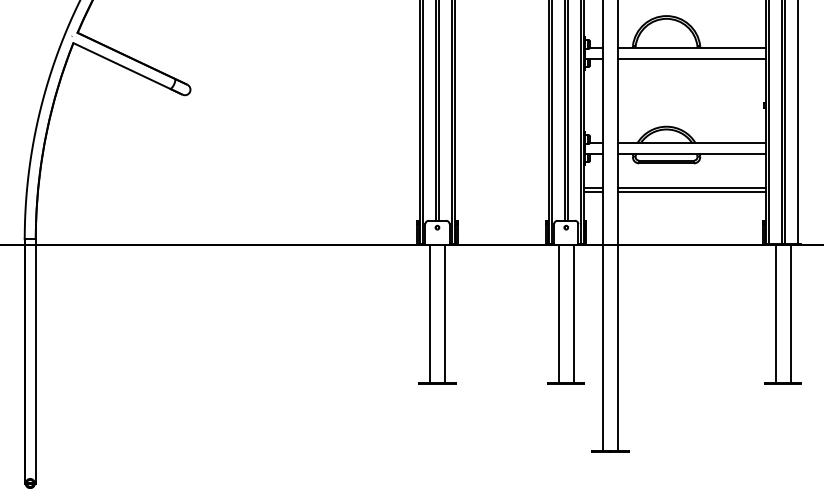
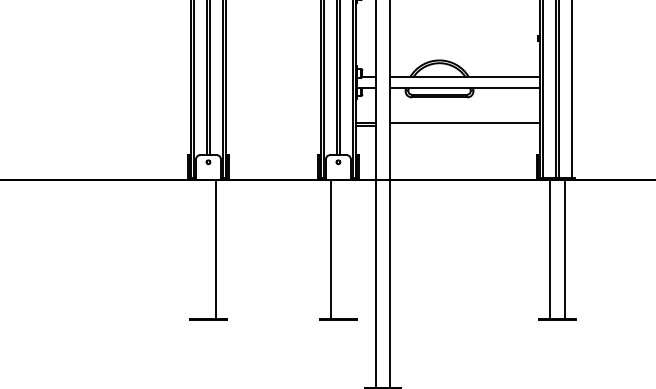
line: (691, 191) -> (464, 125), removed
line: (430, 314) -> (201, 249), removed
line: (573, 314) -> (345, 249), removed

